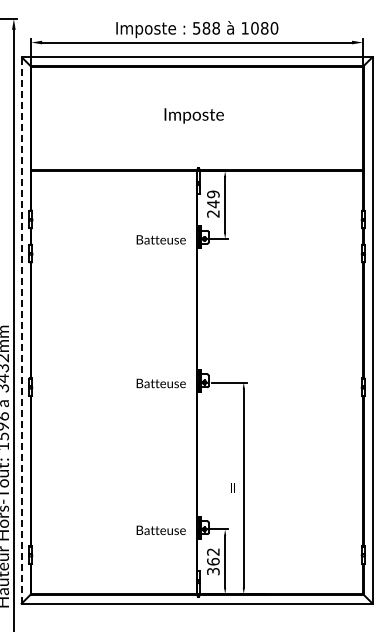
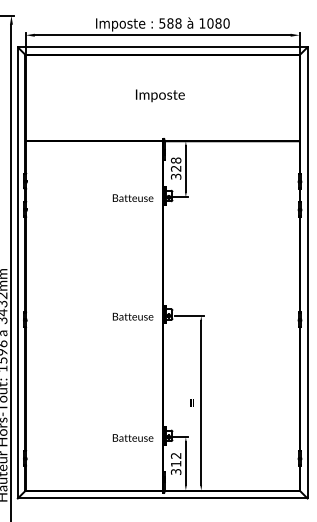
text: (213, 203) -> (176, 168), 249 -> 328
line: (21, 329) -> (17, 272), dashed -> solid
text: (213, 561) -> (176, 463), 362 -> 312

